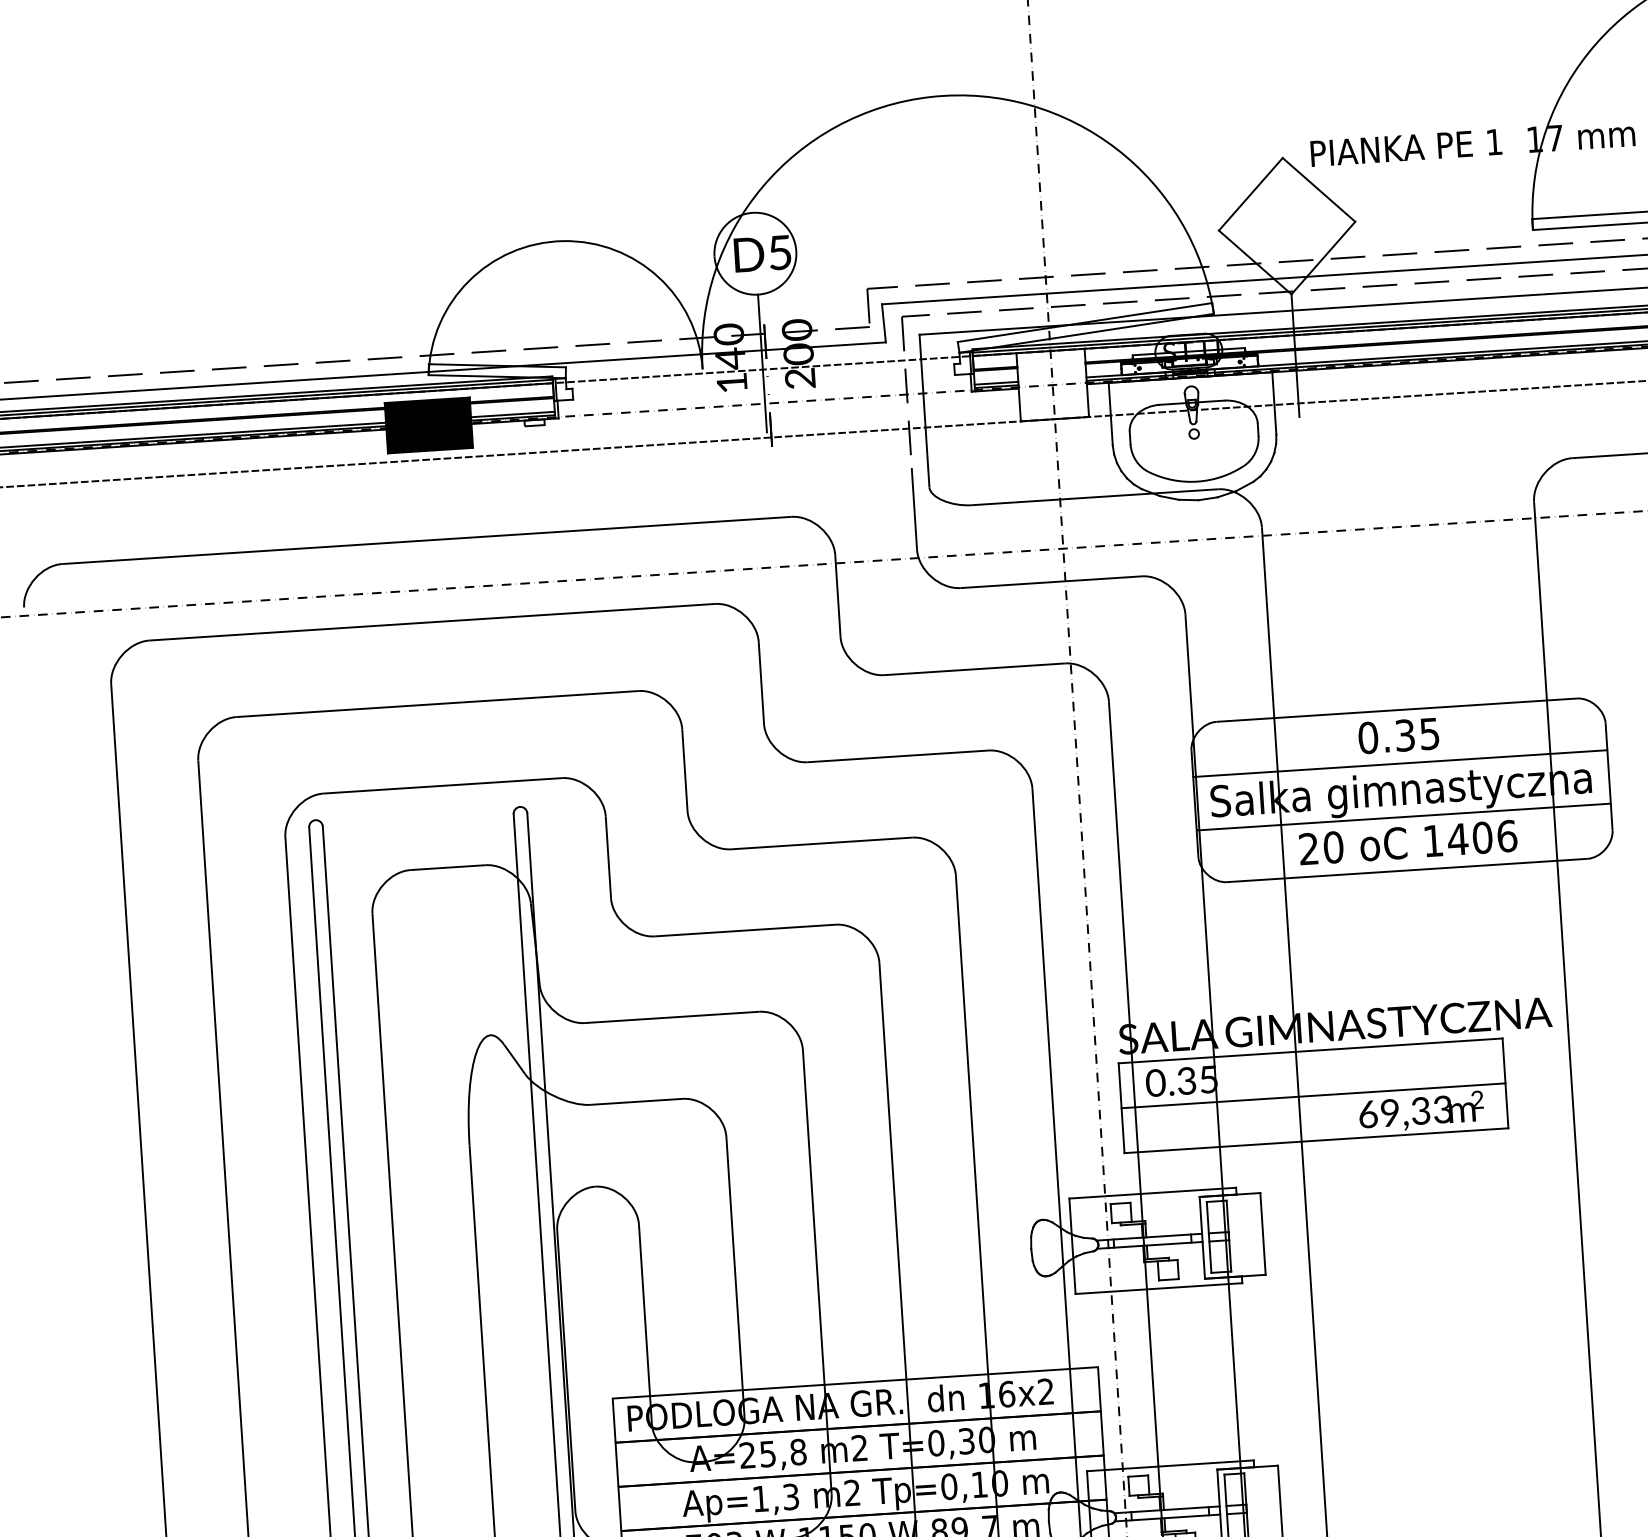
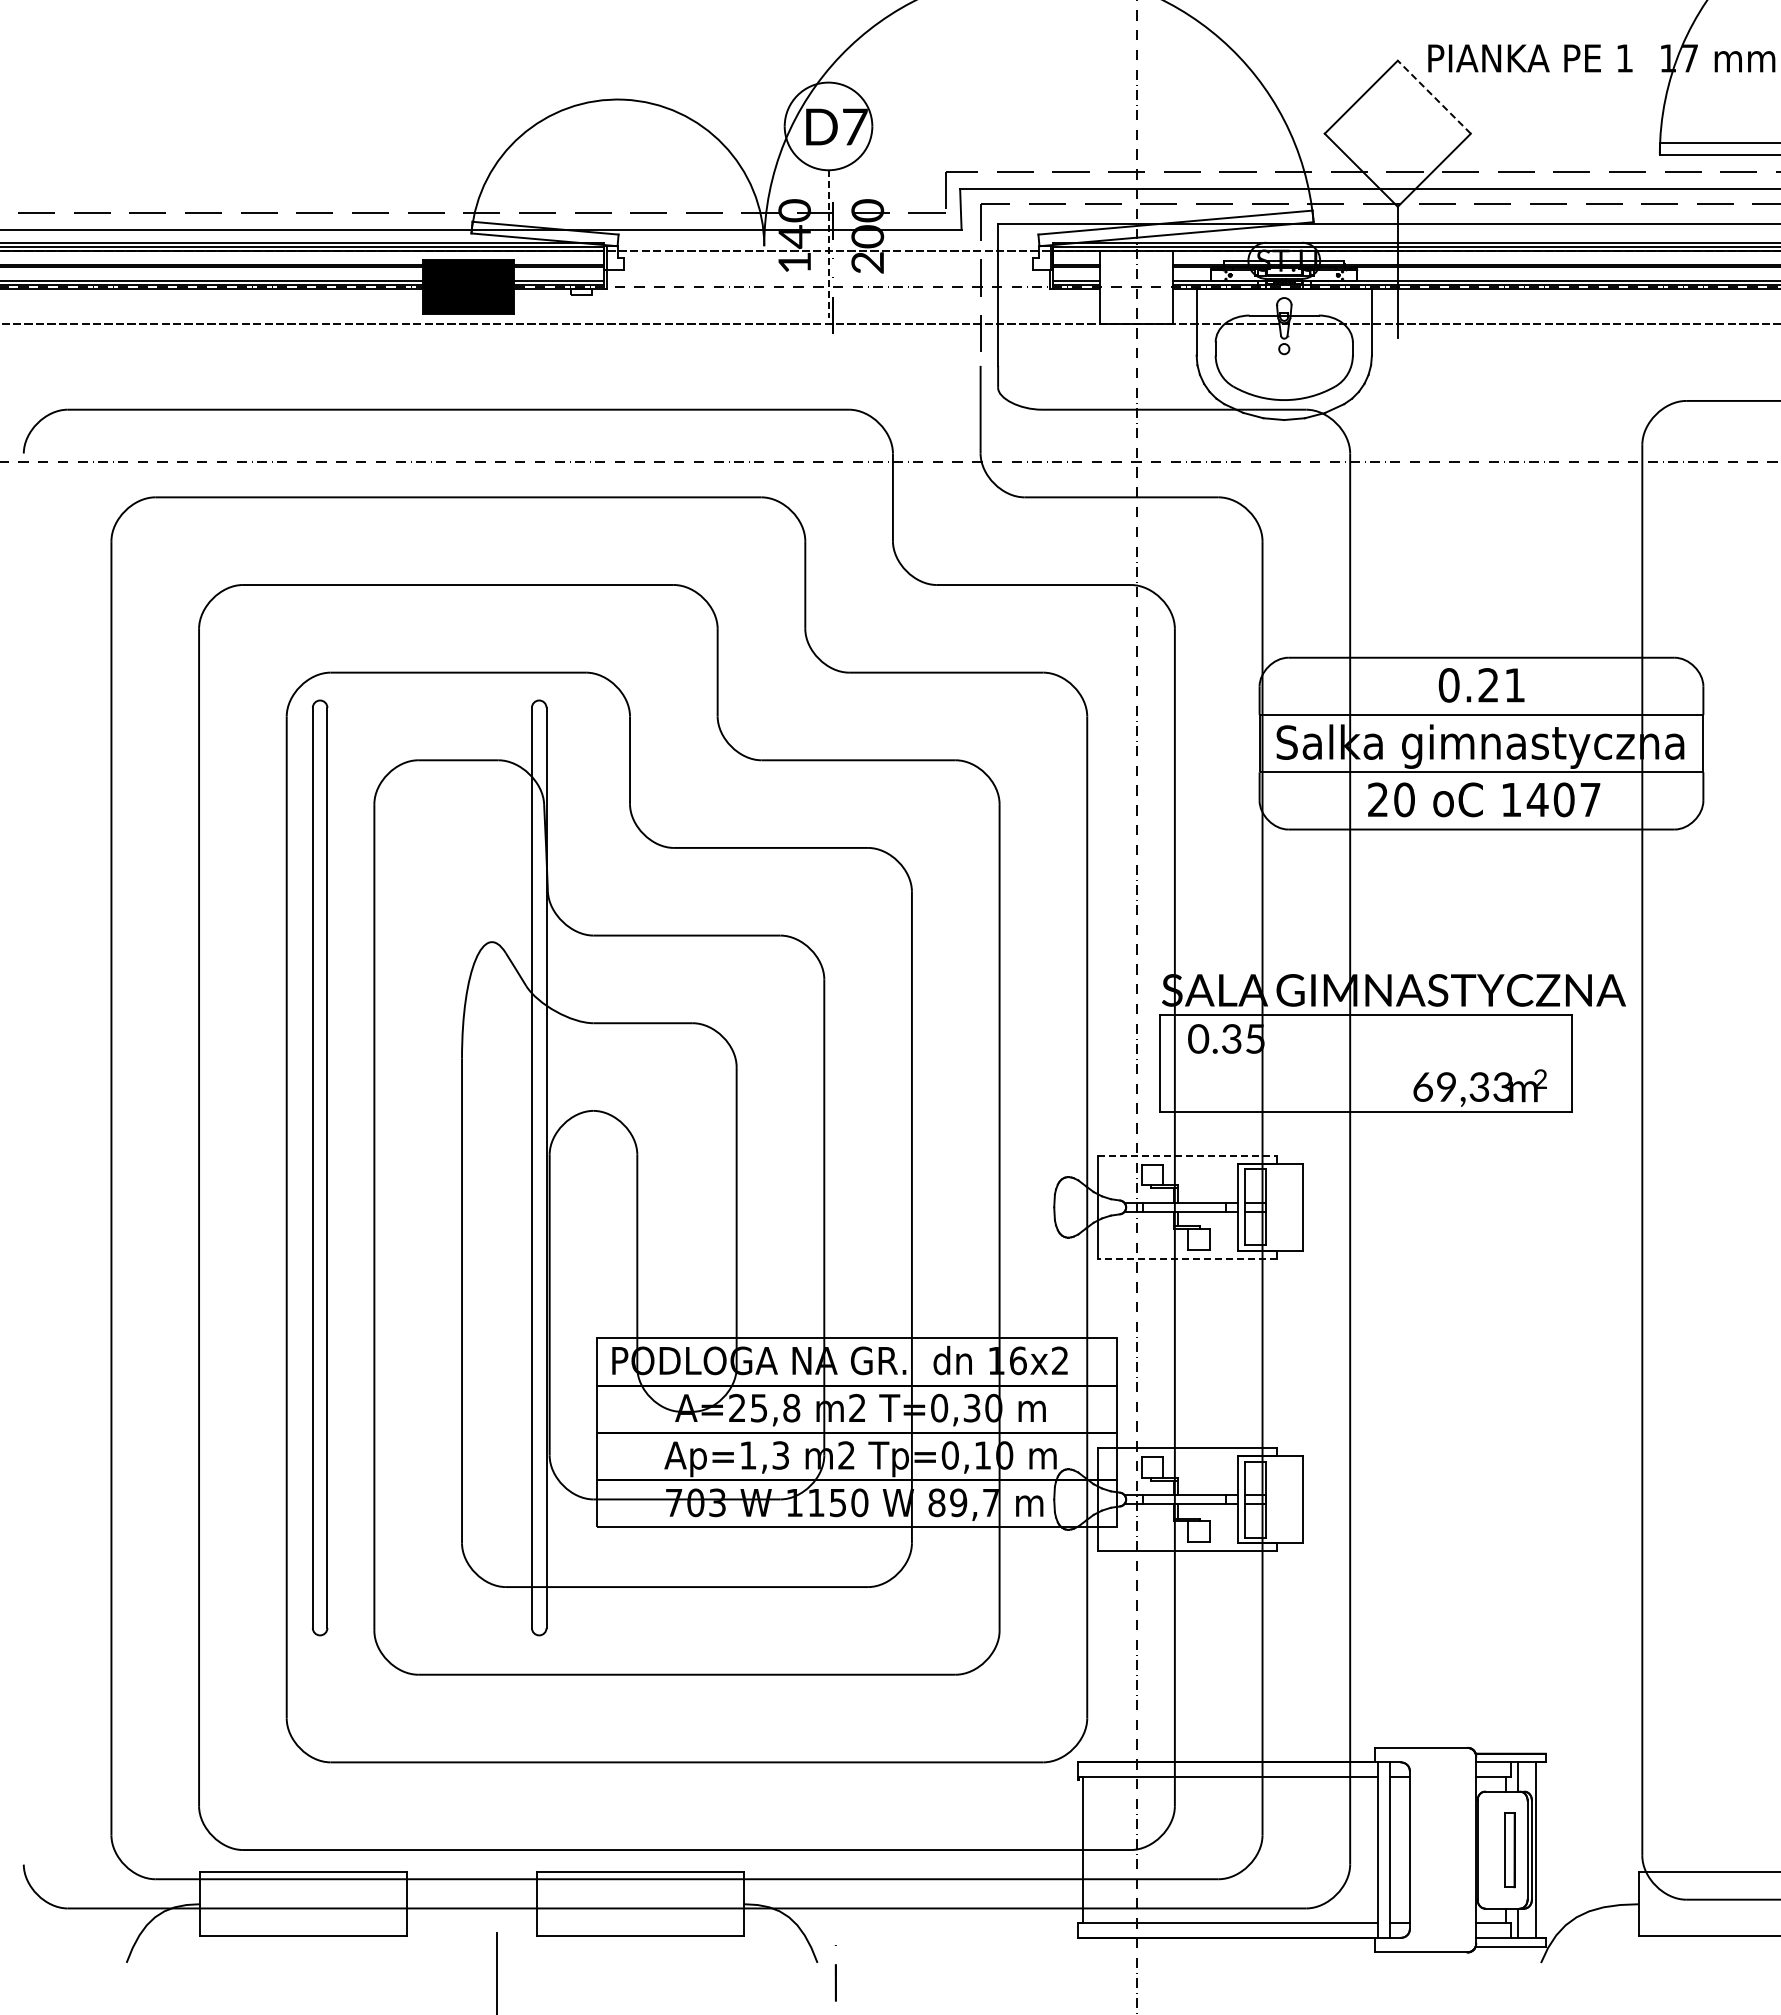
line: (1319, 190) -> (1434, 97), solid -> dashed
text: (780, 252) -> (855, 126), D5 -> D7
line: (762, 363) -> (828, 244), solid -> dashed
text: (1417, 734) -> (1501, 685), 0.35 -> 0.21
text: (1507, 835) -> (1590, 799), 1406 -> 1407
line: (1313, 1095) -> (1365, 1063), removed
line: (1153, 1193) -> (1188, 1156), solid -> dashed
line: (1158, 1288) -> (1187, 1258), solid -> dashed

